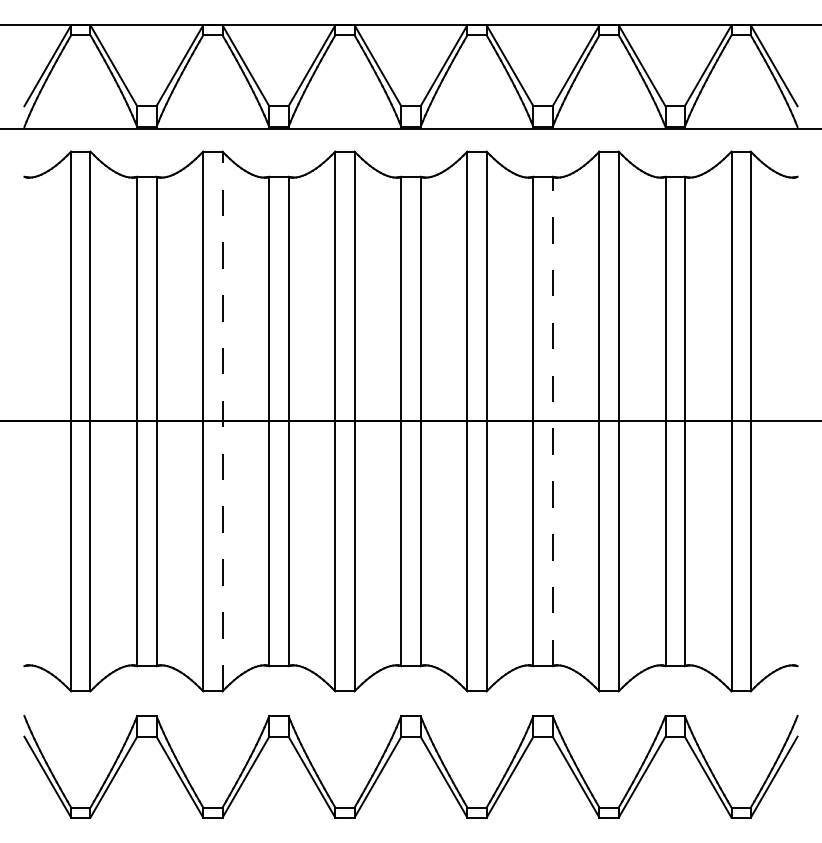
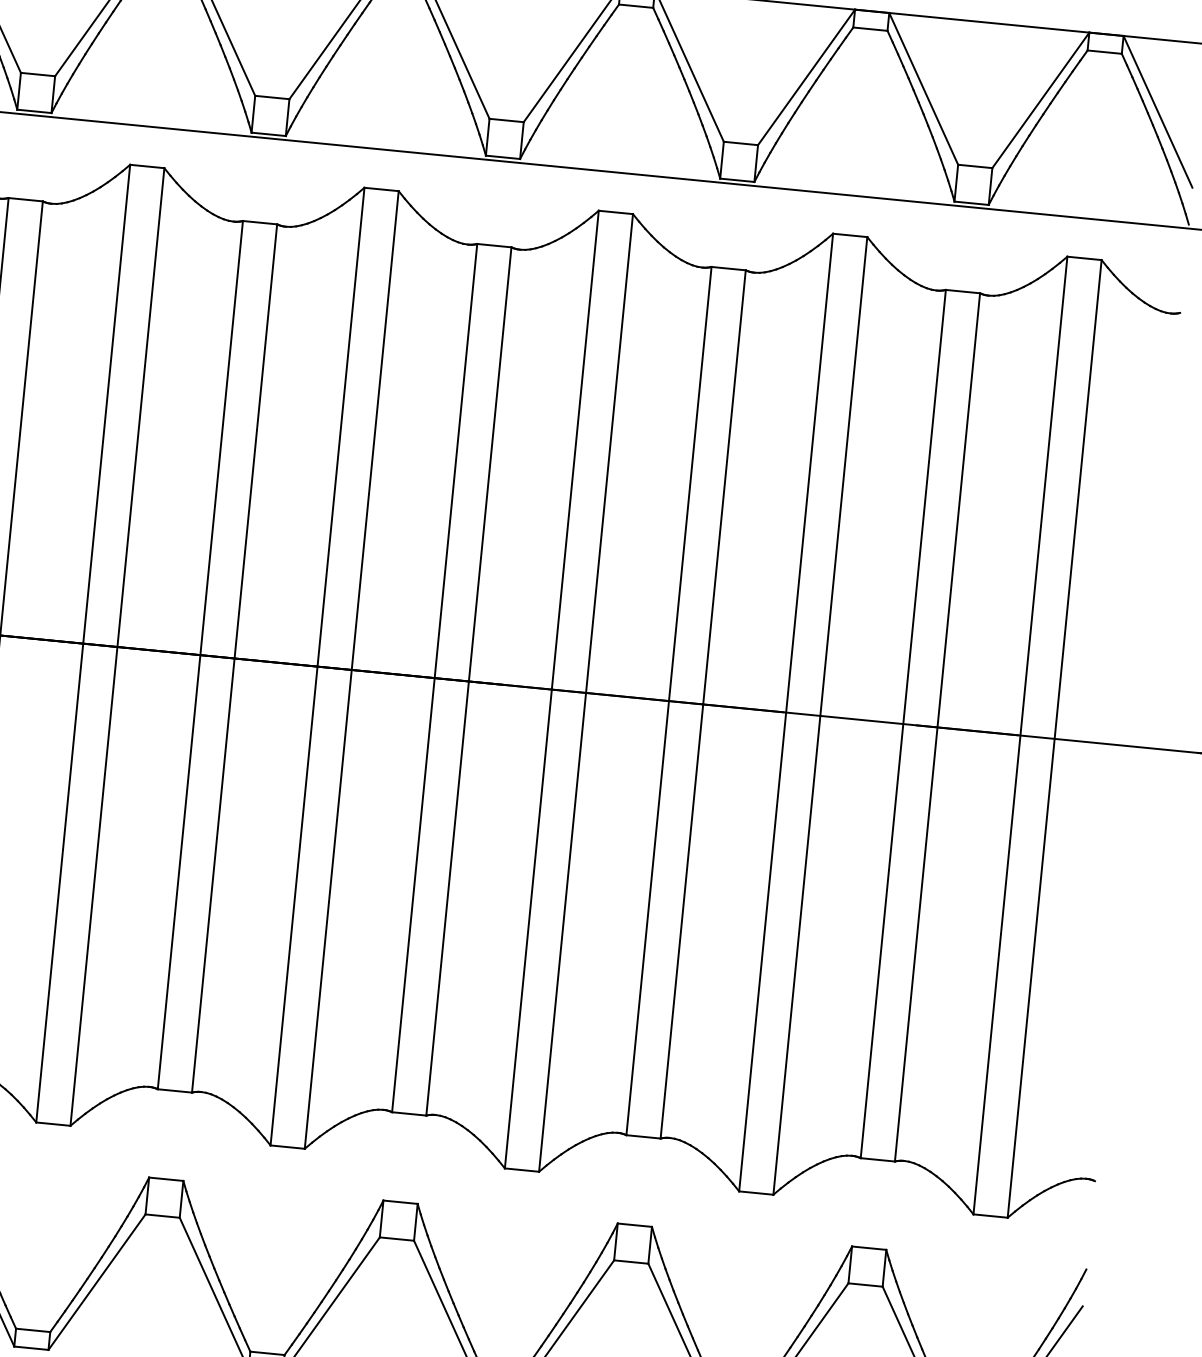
line: (222, 421) -> (117, 647), dashed -> solid
line: (552, 421) -> (702, 704), dashed -> solid

